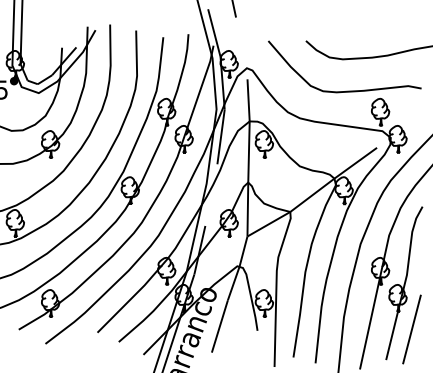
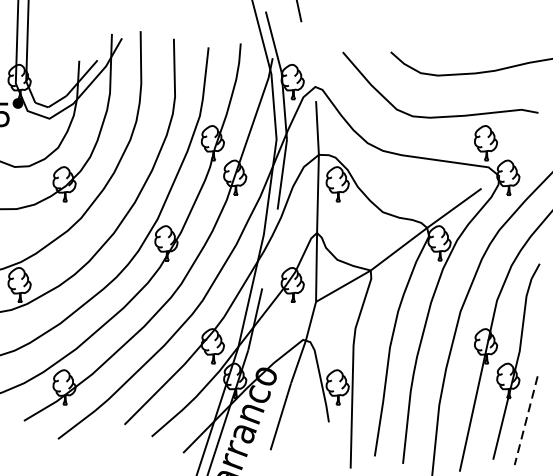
line: (411, 329) -> (525, 420), solid -> dashed

